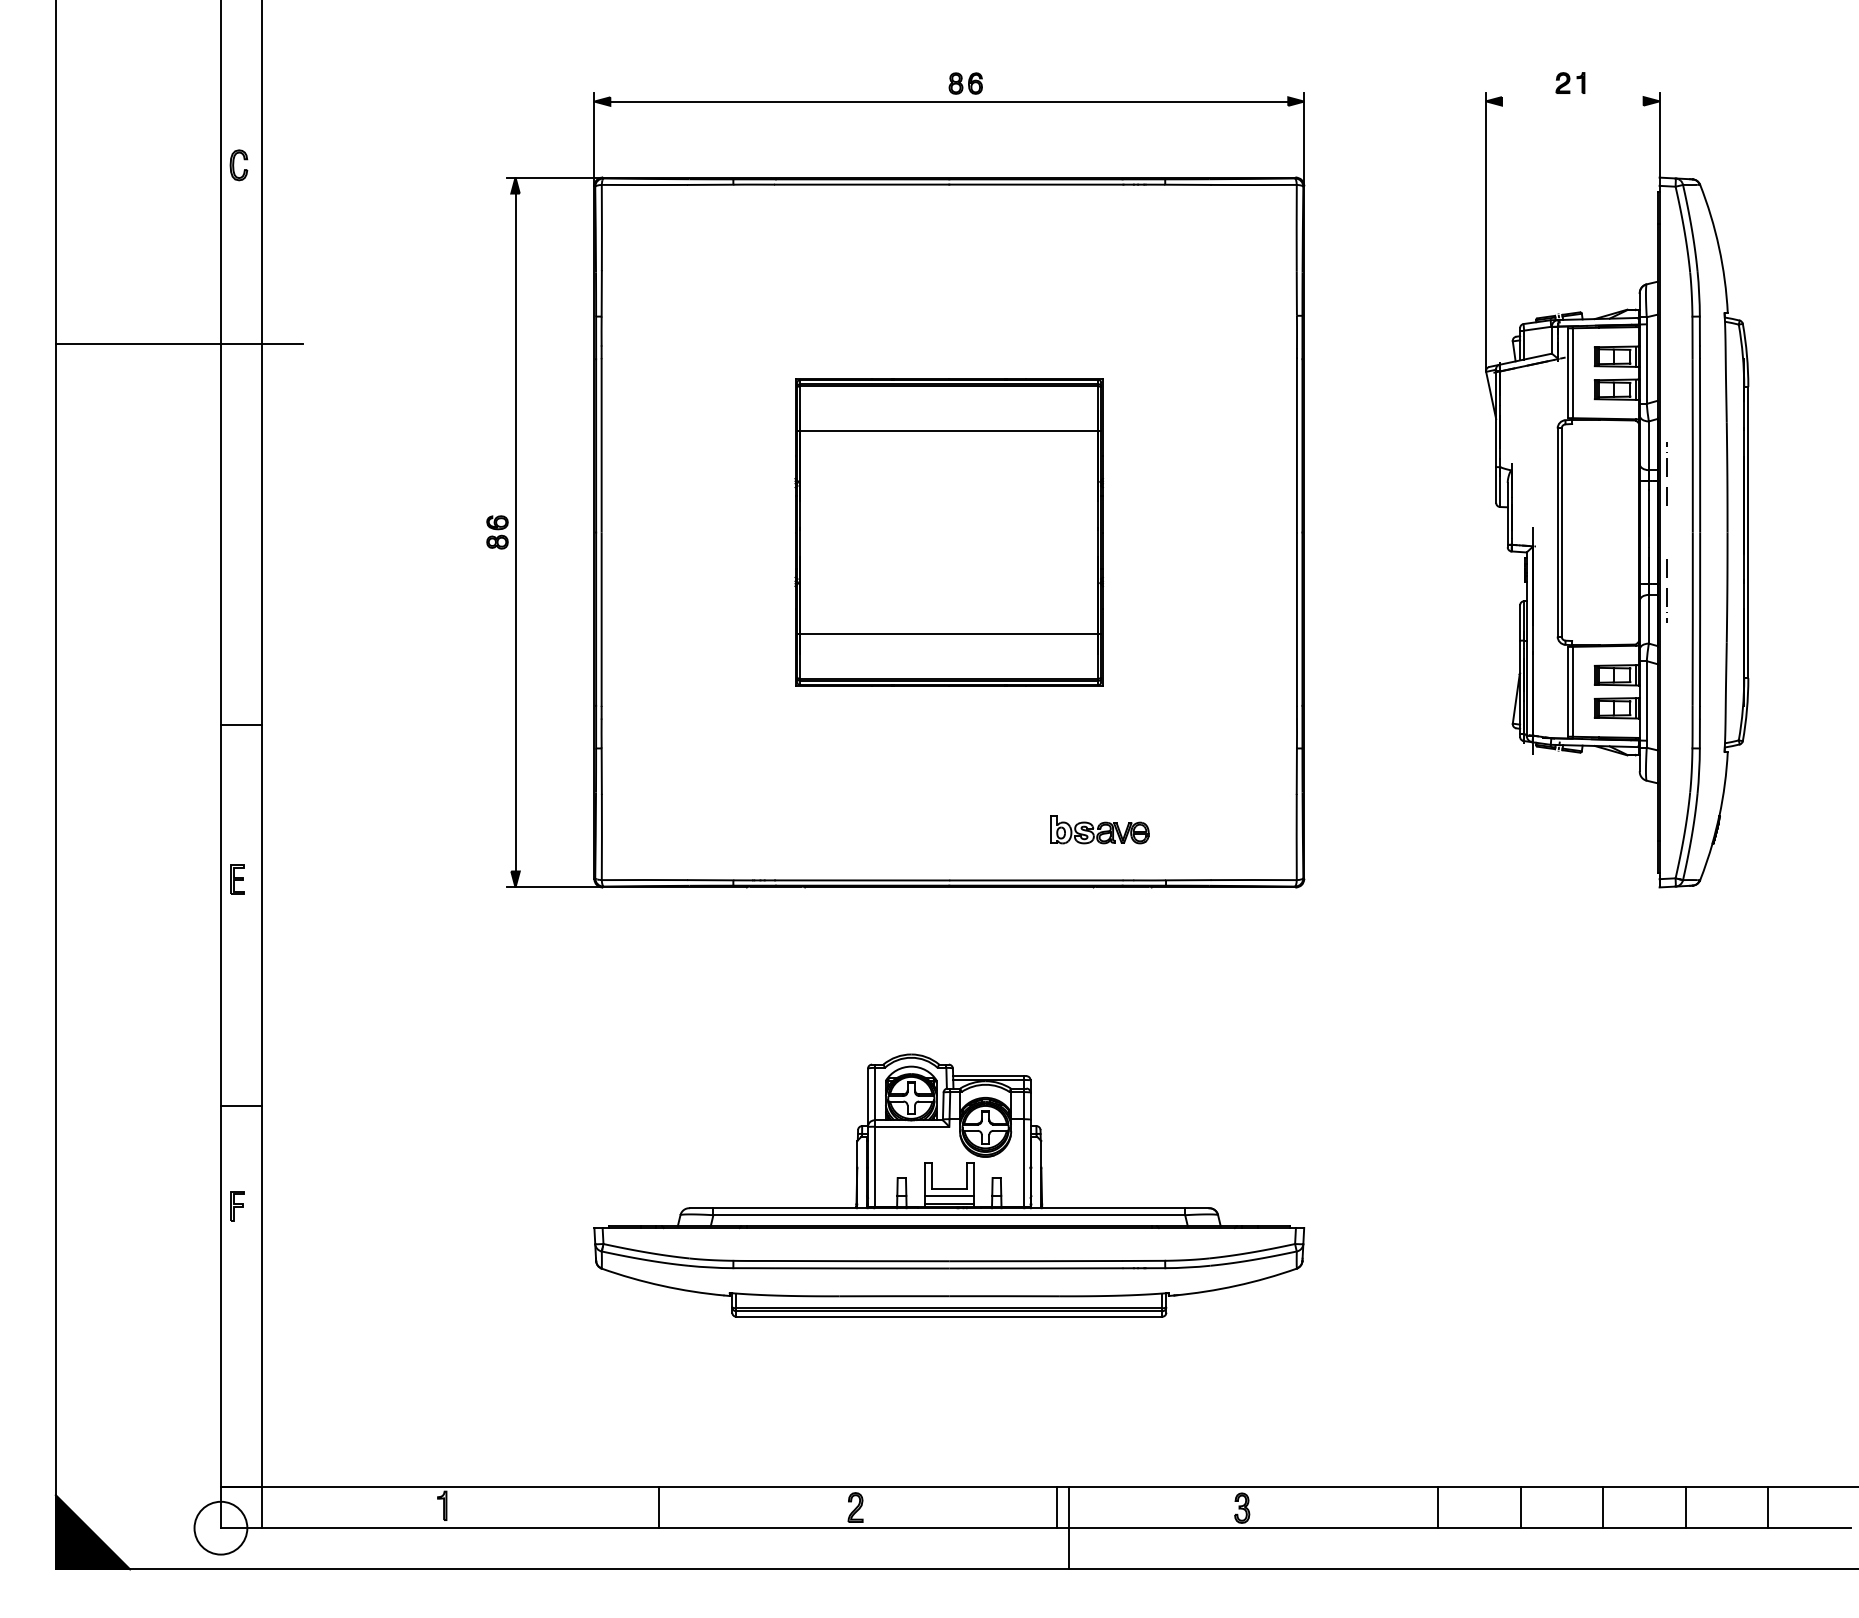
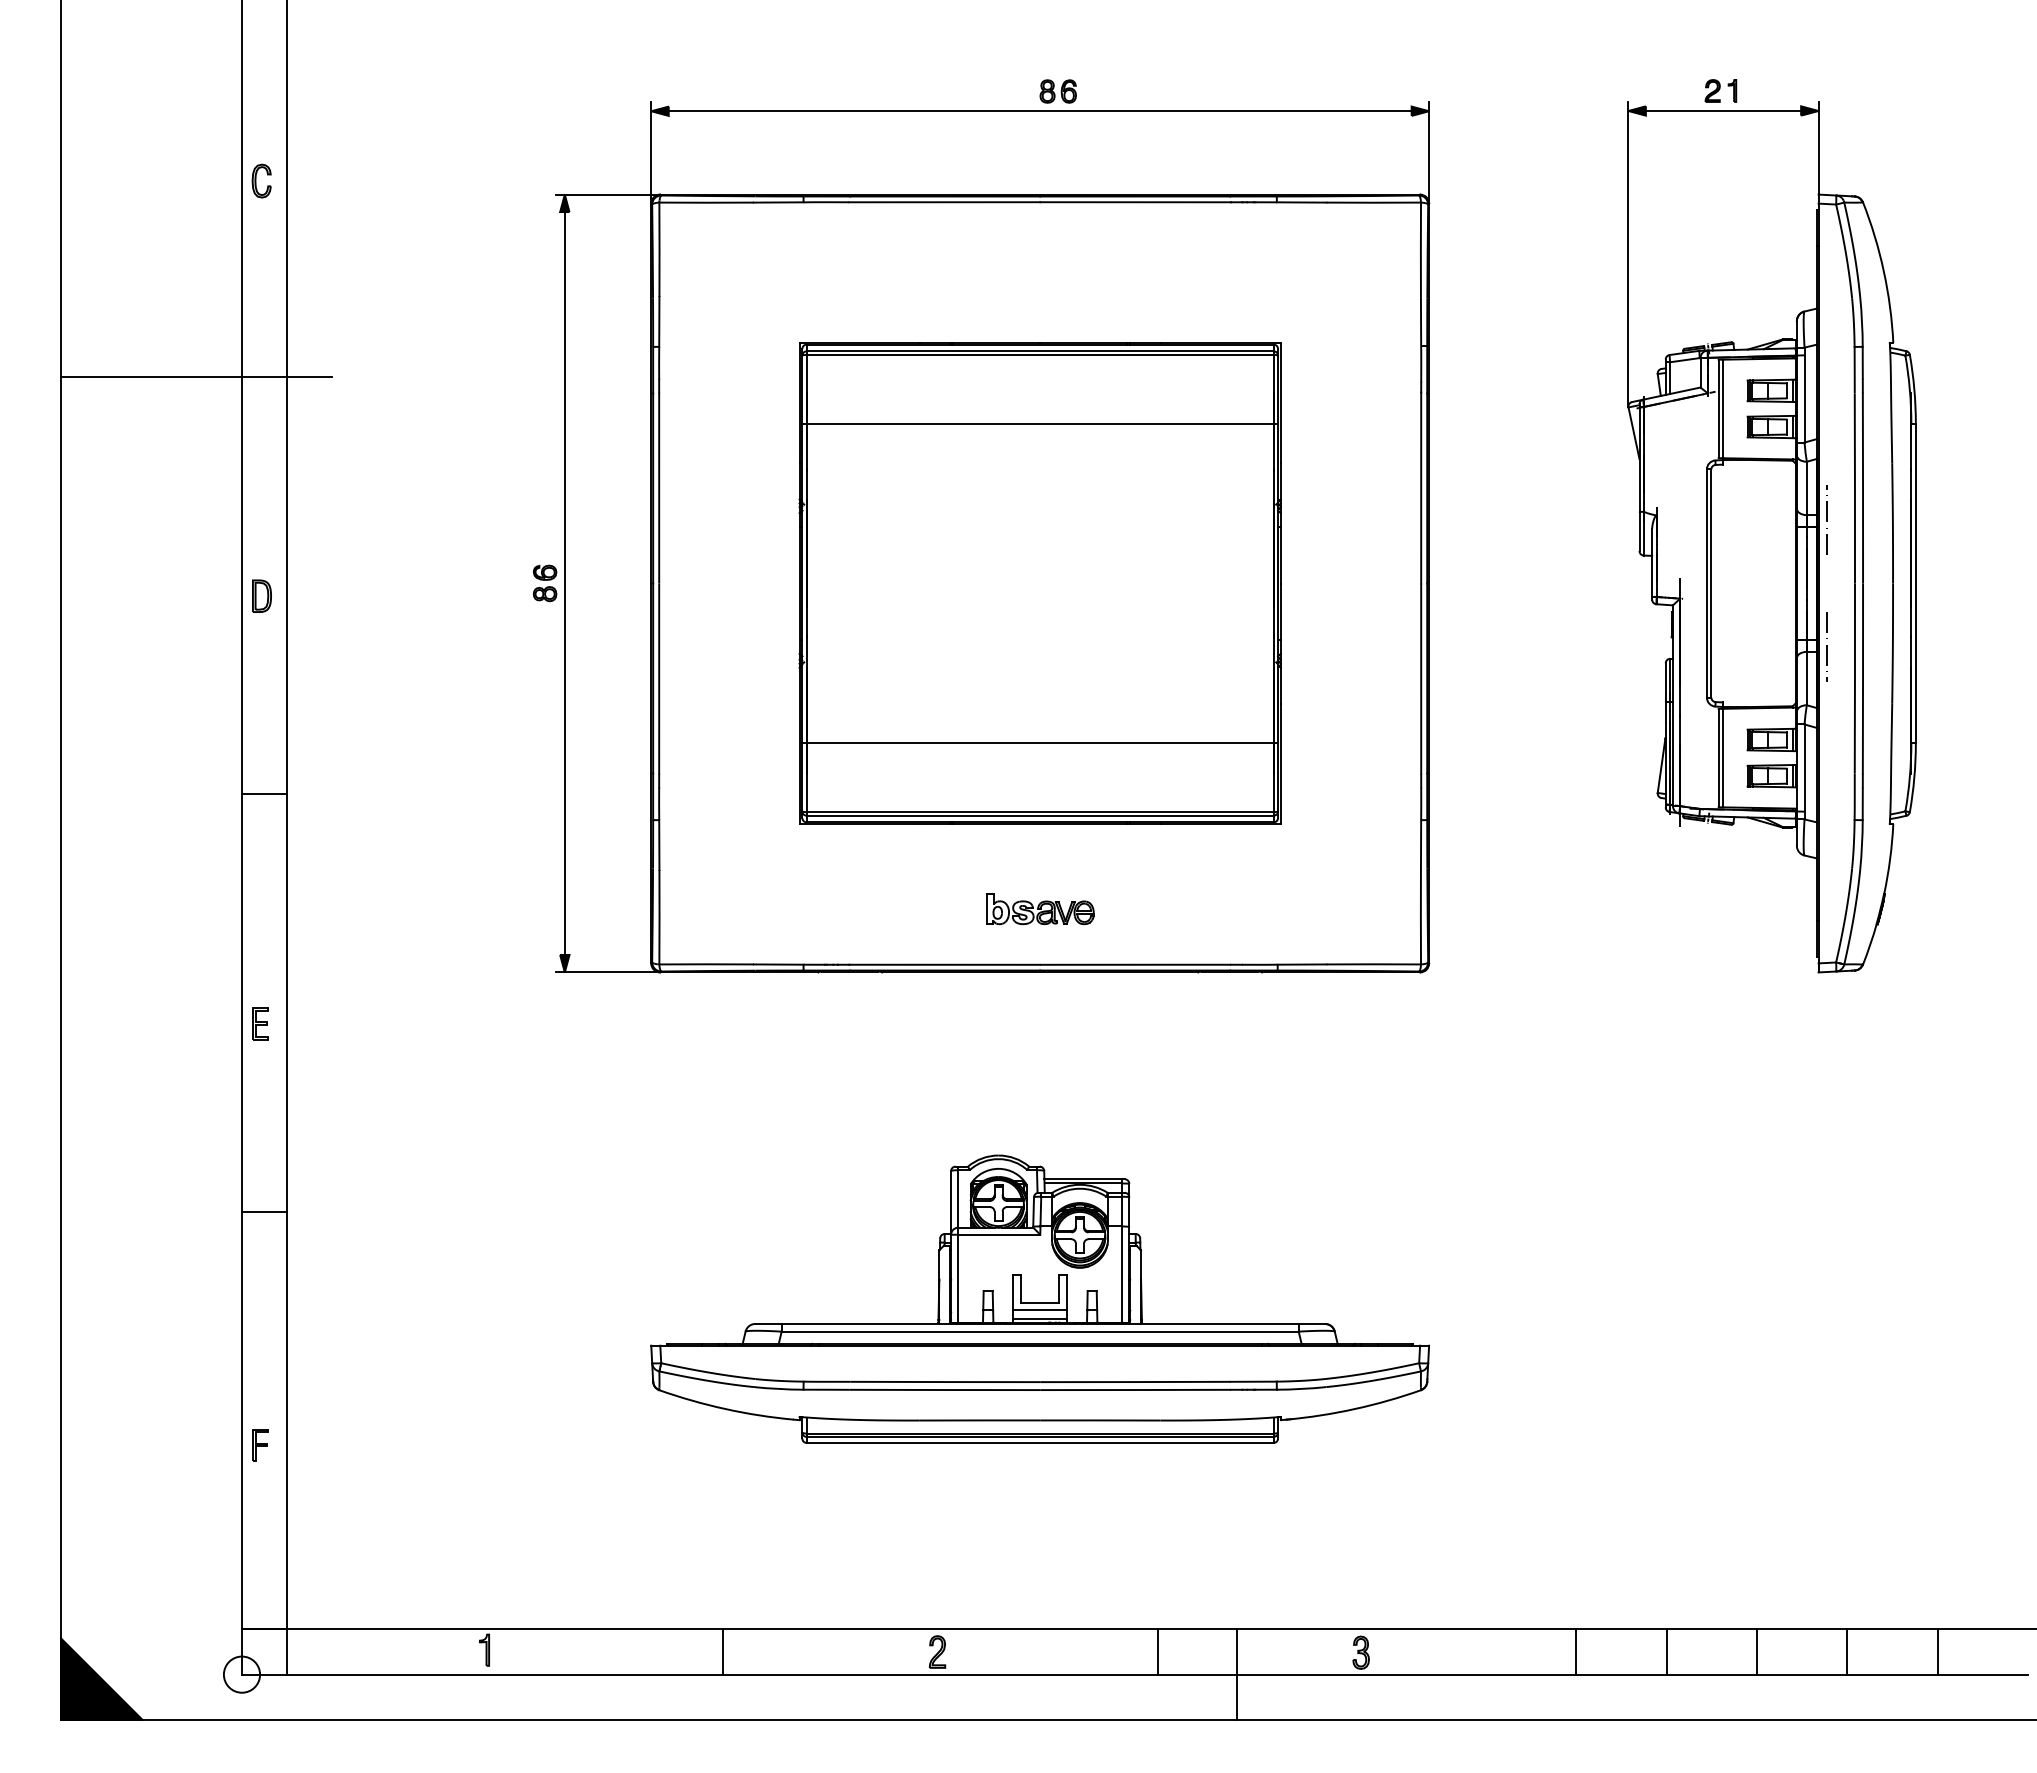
line: (1572, 101) -> (1723, 111), added
part: (948, 532) -> (1039, 583), size x1.43
part: (238, 543) -> (261, 595), added
part: (1100, 829) -> (1040, 909), moved
part: (237, 879) -> (260, 1023), moved
part: (237, 1205) -> (260, 1445), moved
circle: (220, 1528) -> (241, 1674), size x0.62
line: (1068, 1528) -> (1236, 1674), moved

